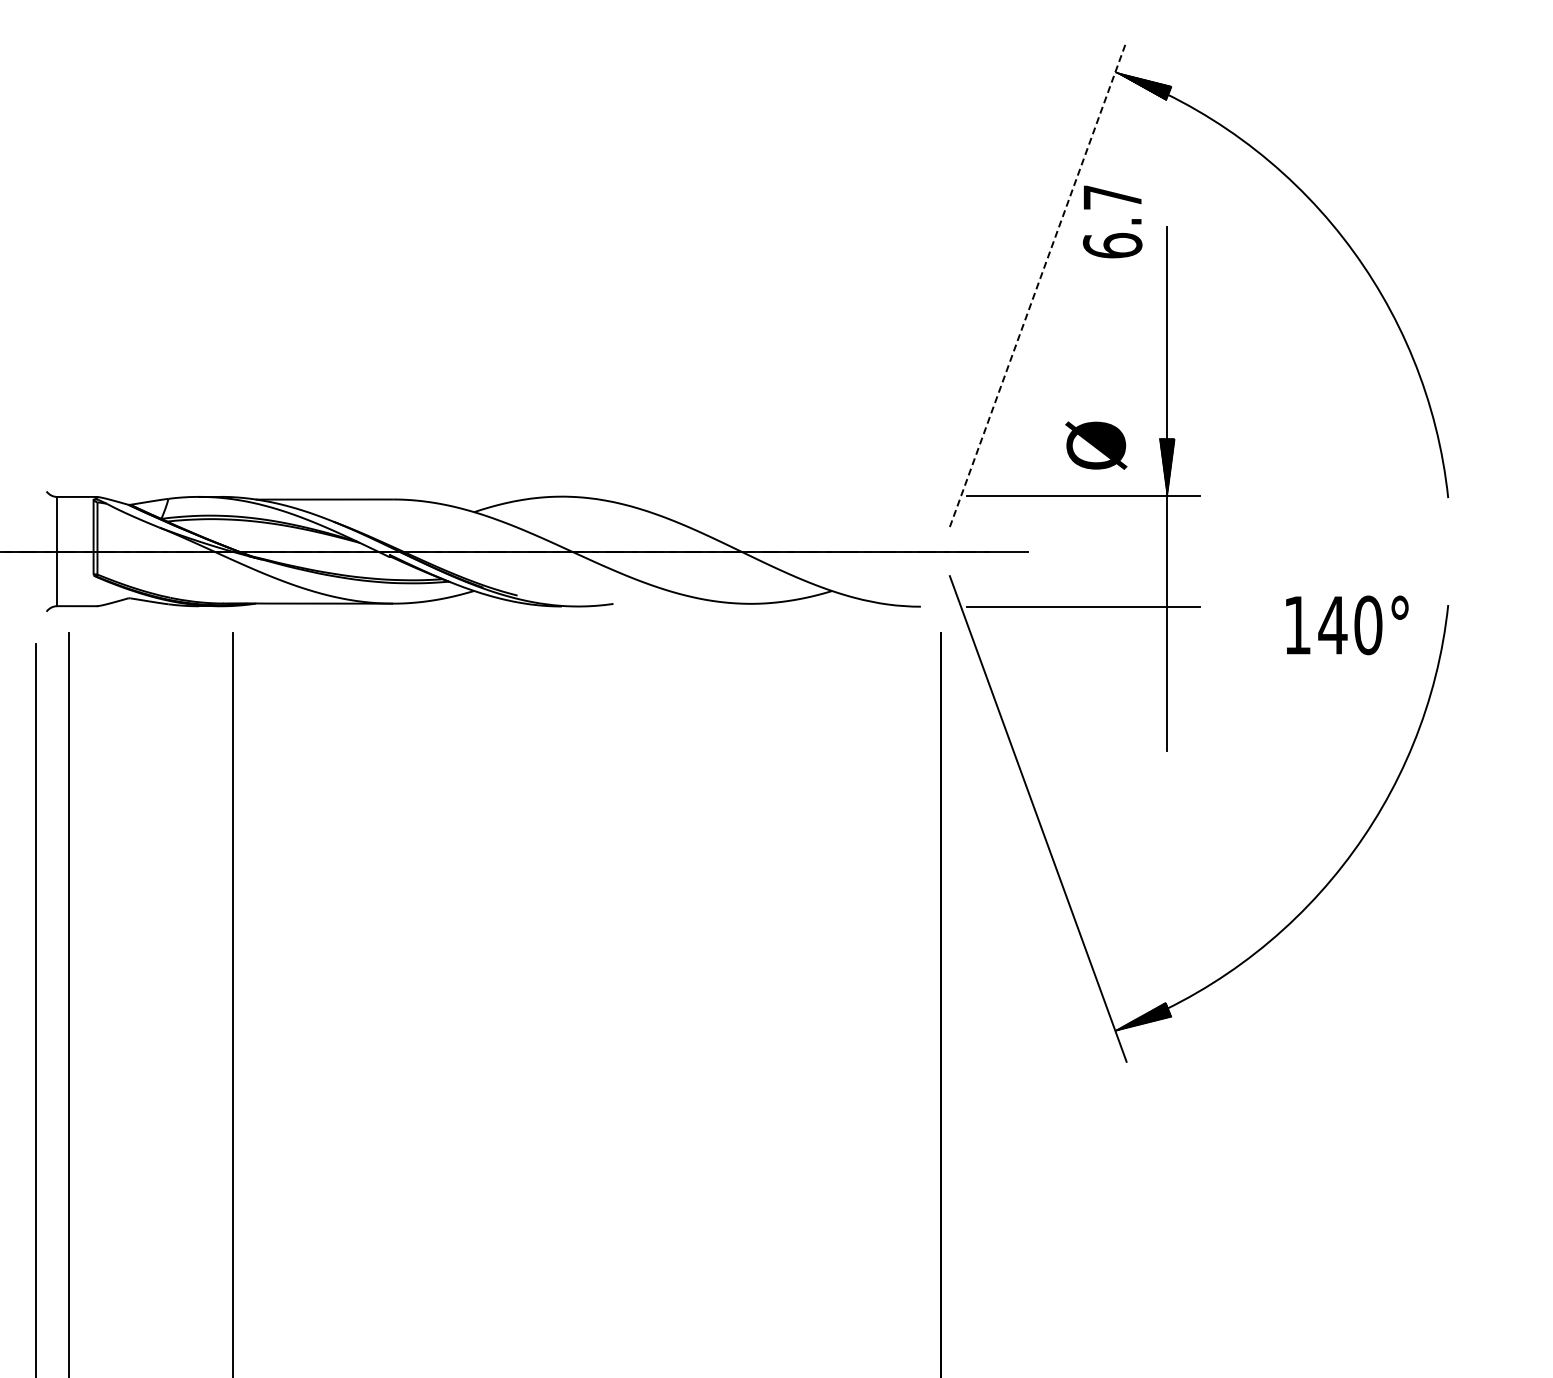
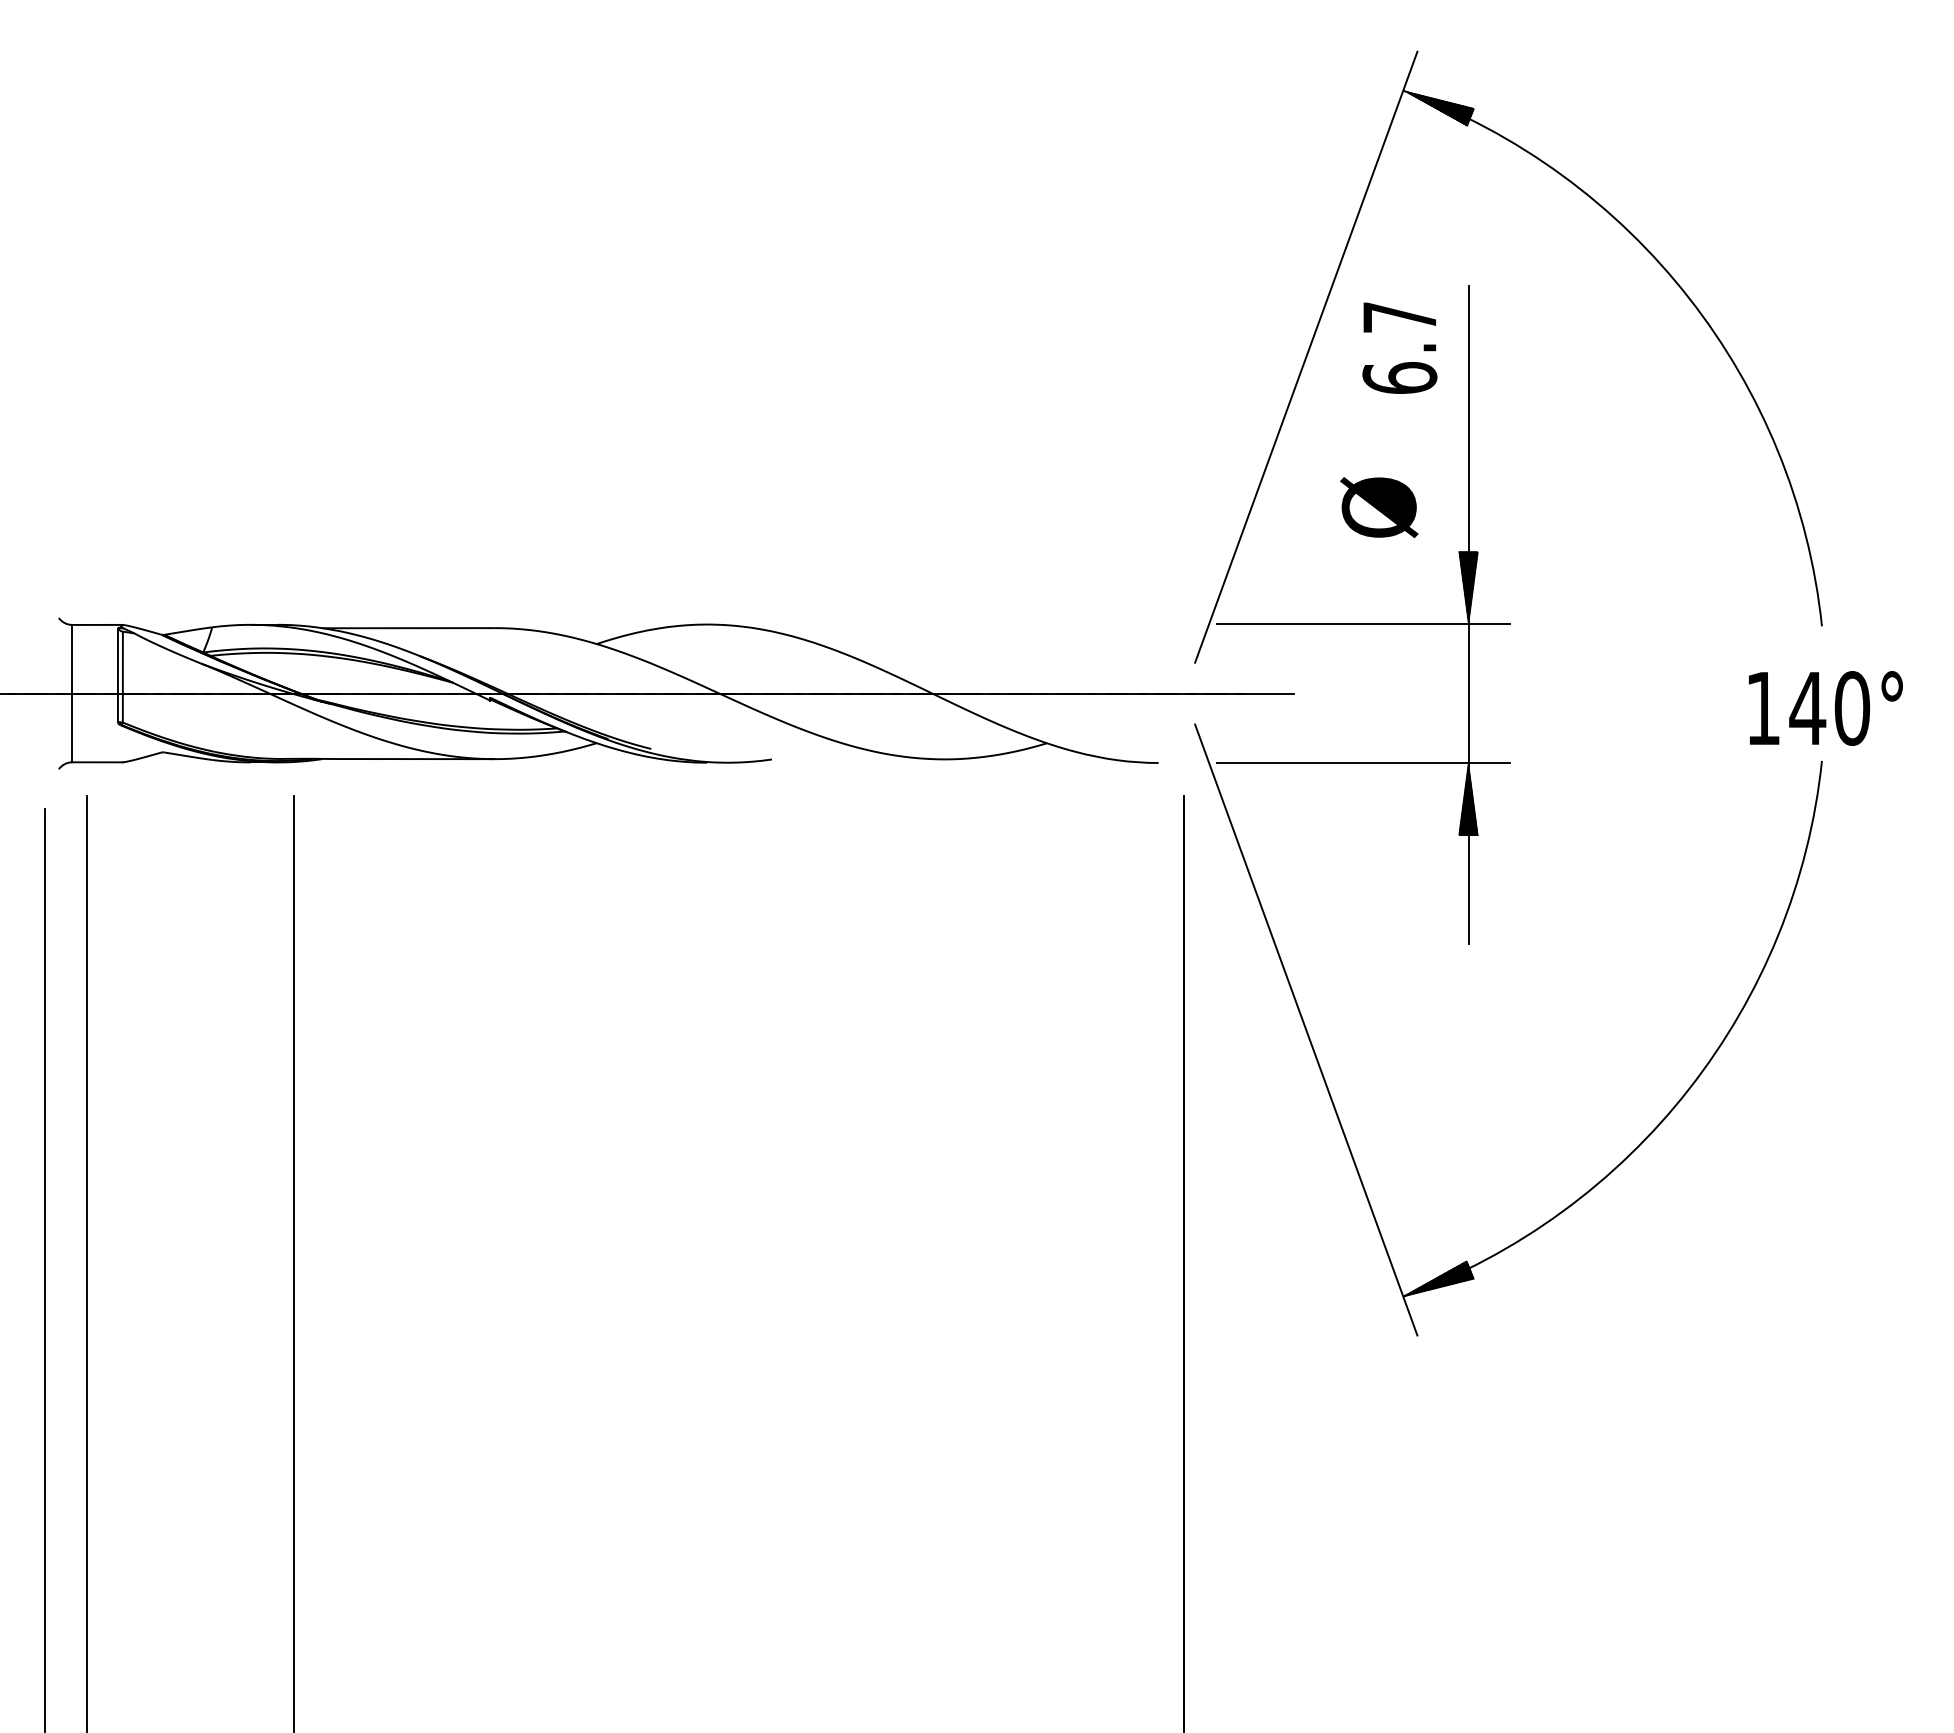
text: (1112, 221) -> (1399, 347), moved
line: (1038, 283) -> (1306, 356), dashed -> solid
text: (1096, 445) -> (1379, 507), moved
text: (1347, 625) -> (1826, 708), moved
hatch: (1166, 635) -> (1467, 799), added

